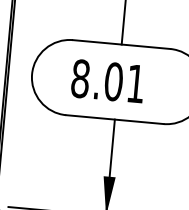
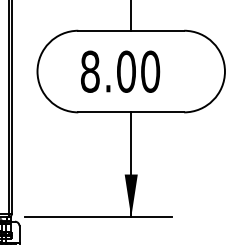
text: (135, 83) -> (150, 71), 8.01 -> 8.00

